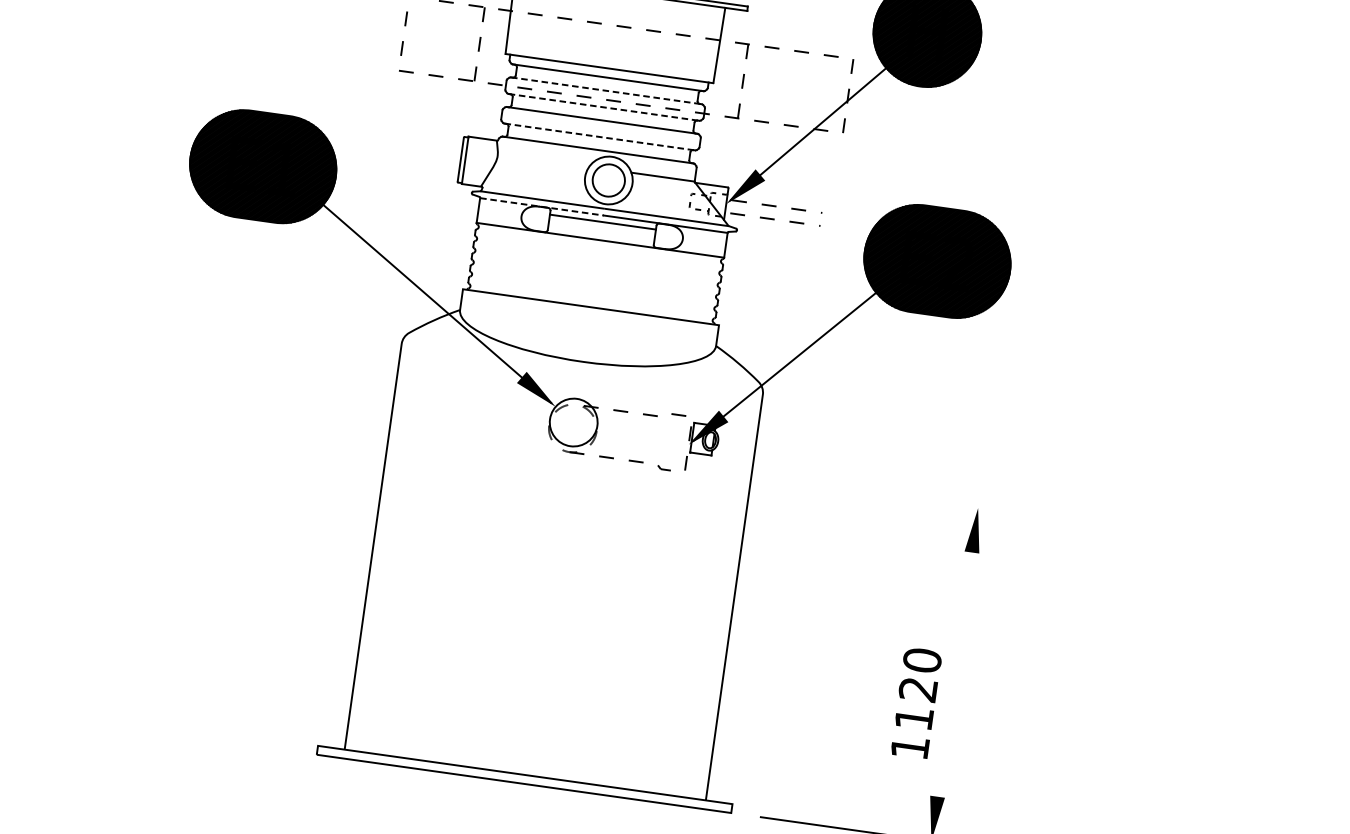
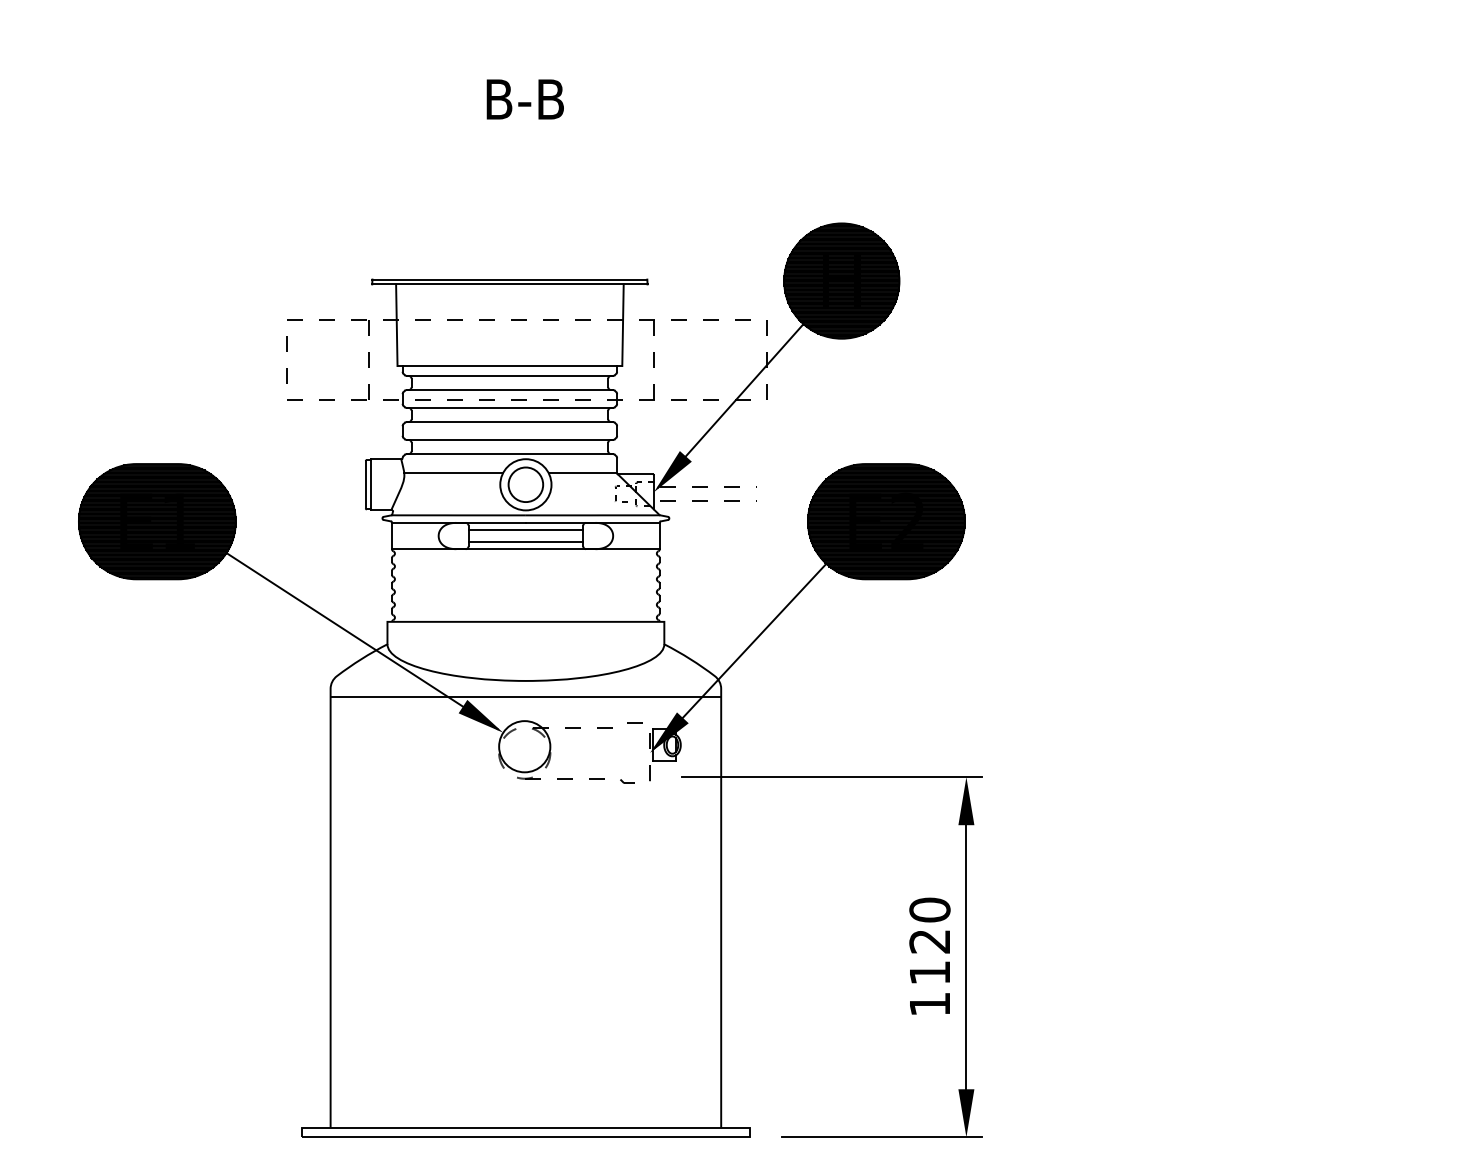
line: (606, 91) -> (510, 390), dashed -> solid
line: (604, 107) -> (510, 407), dashed -> solid
line: (600, 136) -> (510, 439), dashed -> solid
line: (543, 160) -> (453, 473), added
line: (541, 206) -> (458, 522), dashed -> solid
line: (600, 233) -> (525, 542), added
line: (580, 377) -> (525, 697), added
line: (854, 491) -> (832, 777), added
line: (954, 674) -> (966, 957), added
text: (916, 702) -> (929, 955), moved

